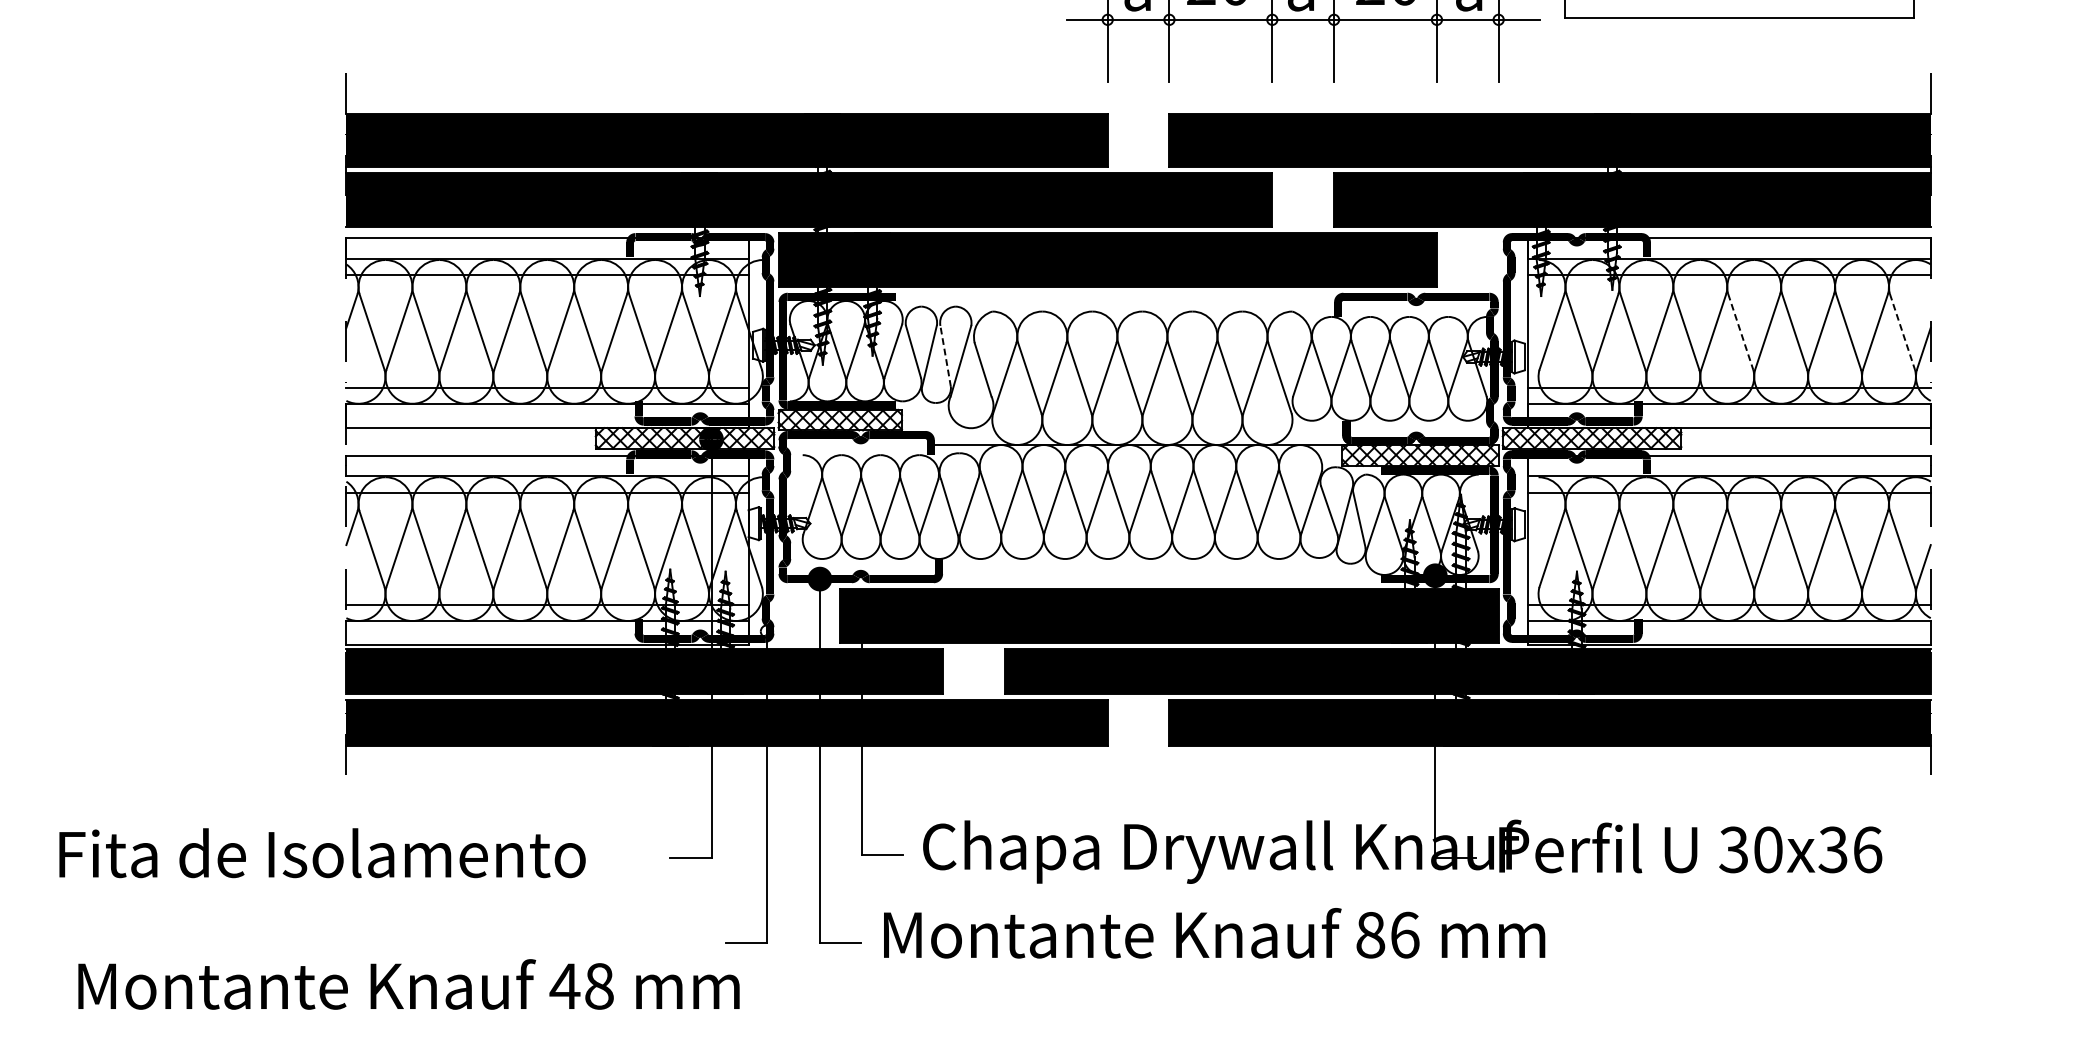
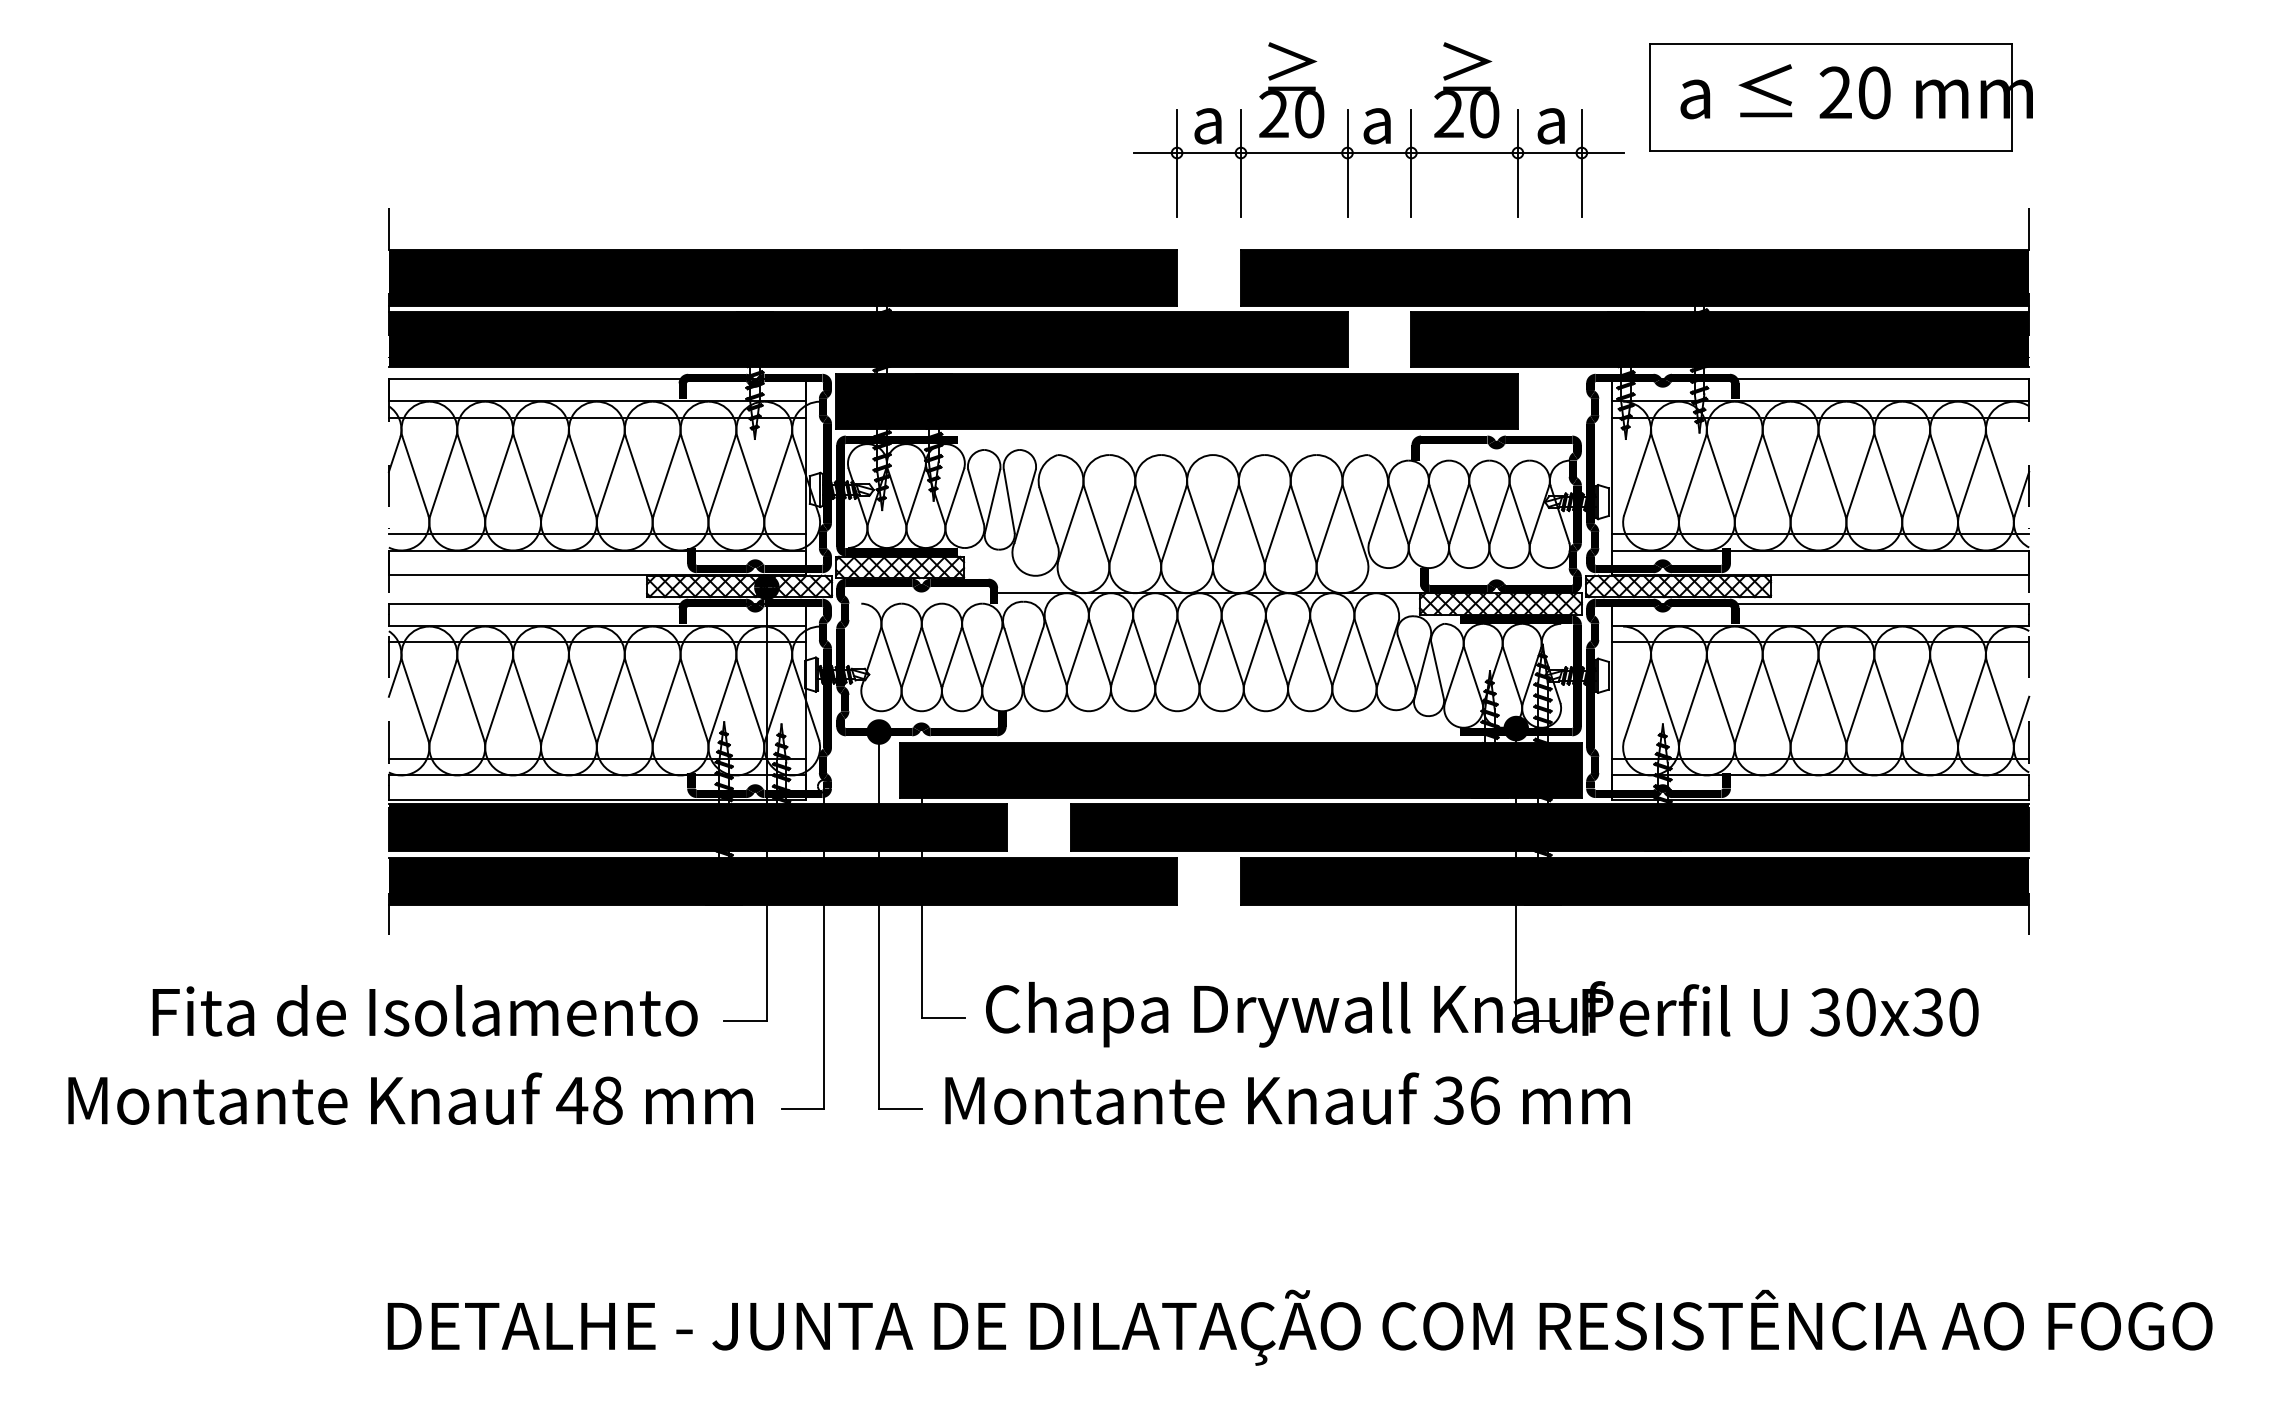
line: (1740, 332) -> (1832, 476), dashed -> solid
line: (1903, 332) -> (2000, 476), dashed -> solid
line: (945, 356) -> (1009, 501), dashed -> solid
text: (1867, 850) -> (1963, 1012), 30x36 -> 30x30
text: (321, 852) -> (424, 1010), moved
text: (1369, 935) -> (1448, 1100), 86 -> 36
text: (408, 984) -> (410, 1098), moved

